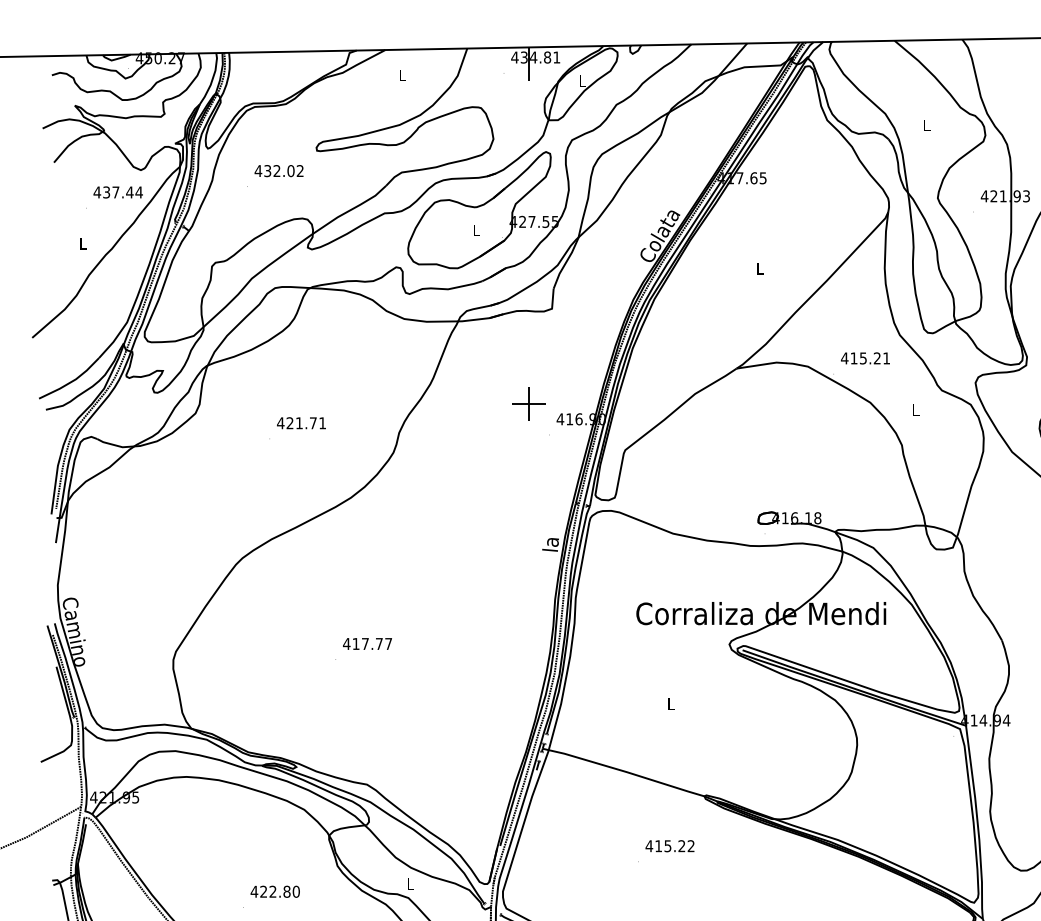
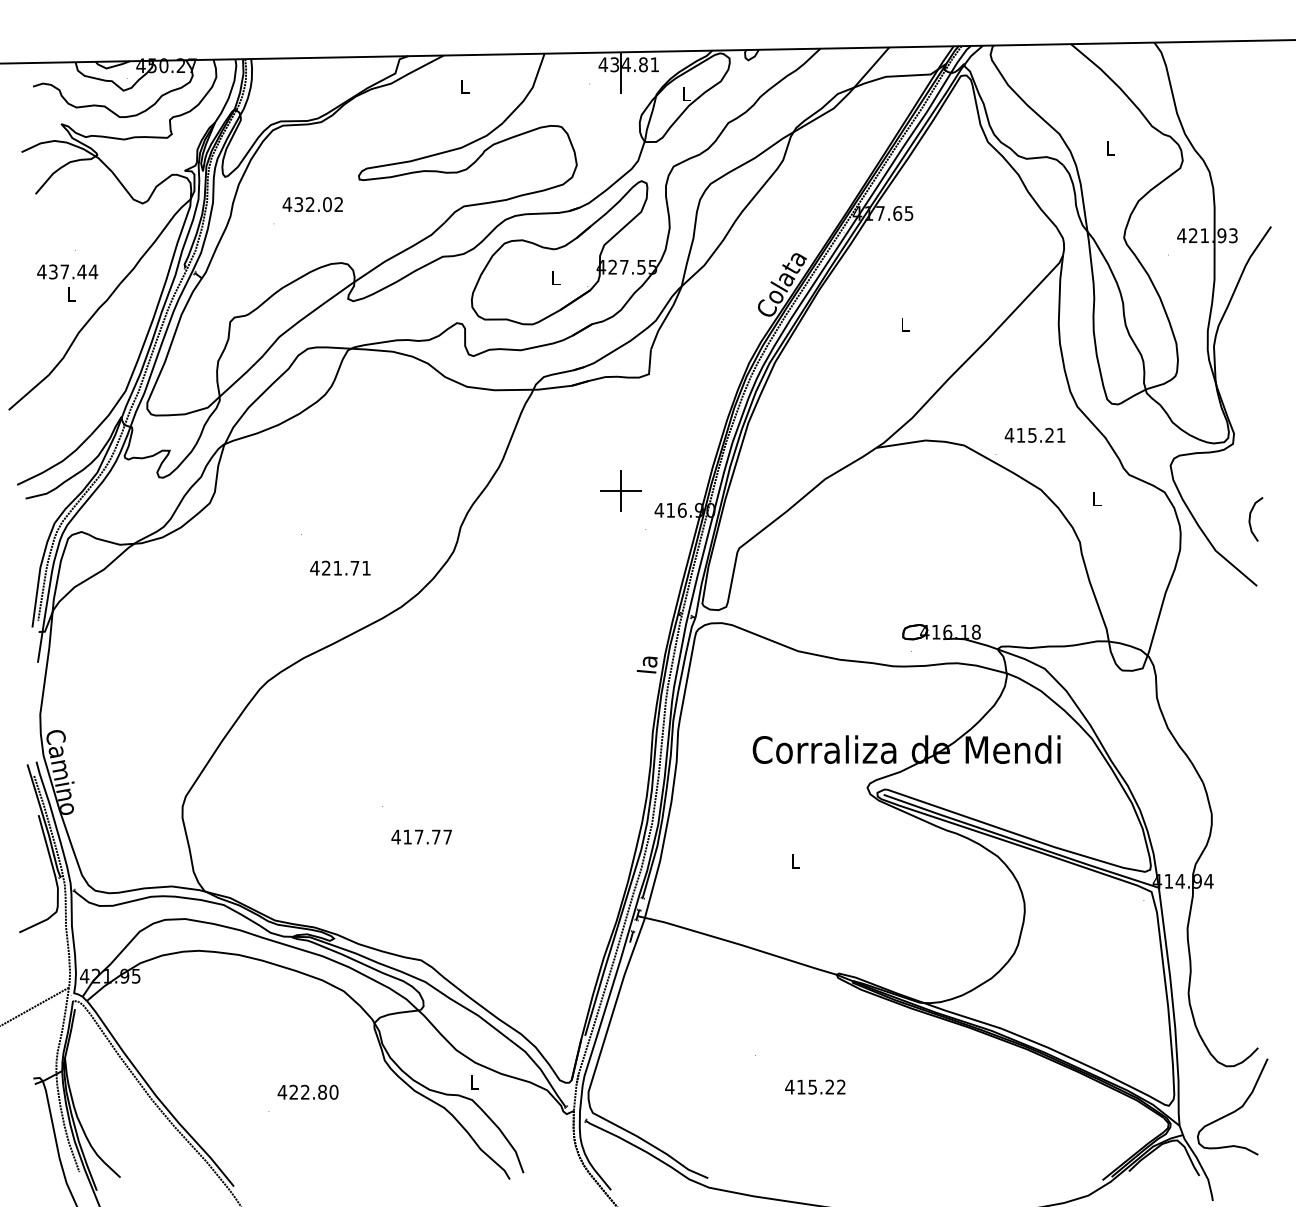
text: (118, 192) -> (67, 271), moved
text: (301, 422) -> (340, 567), moved
text: (367, 643) -> (421, 836), moved
text: (670, 845) -> (815, 1086), moved

